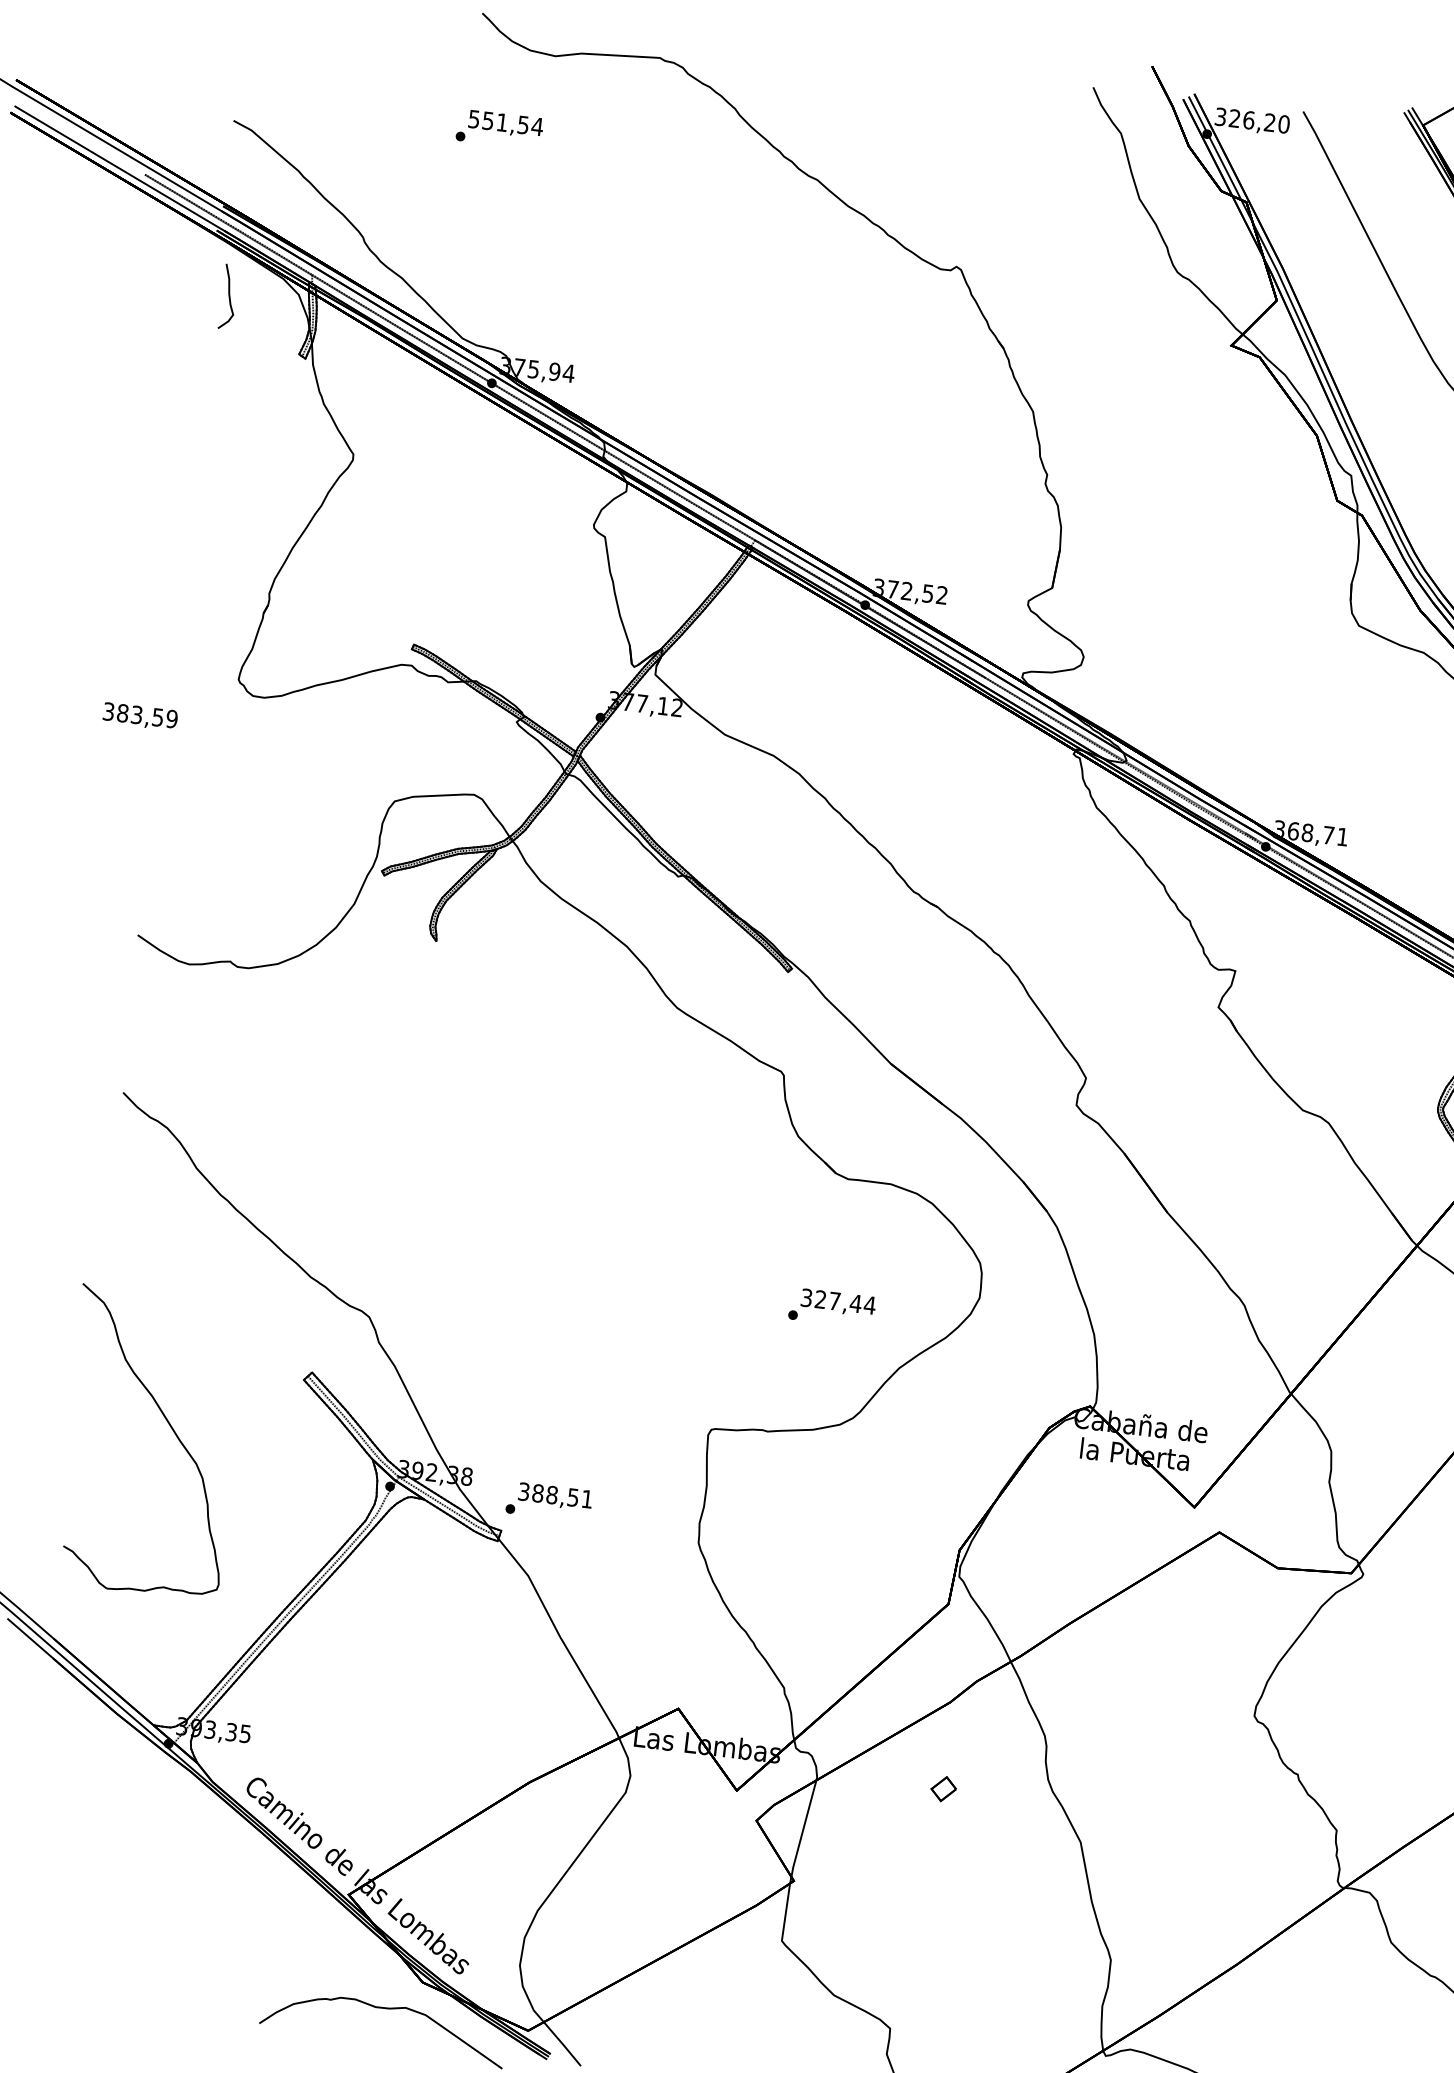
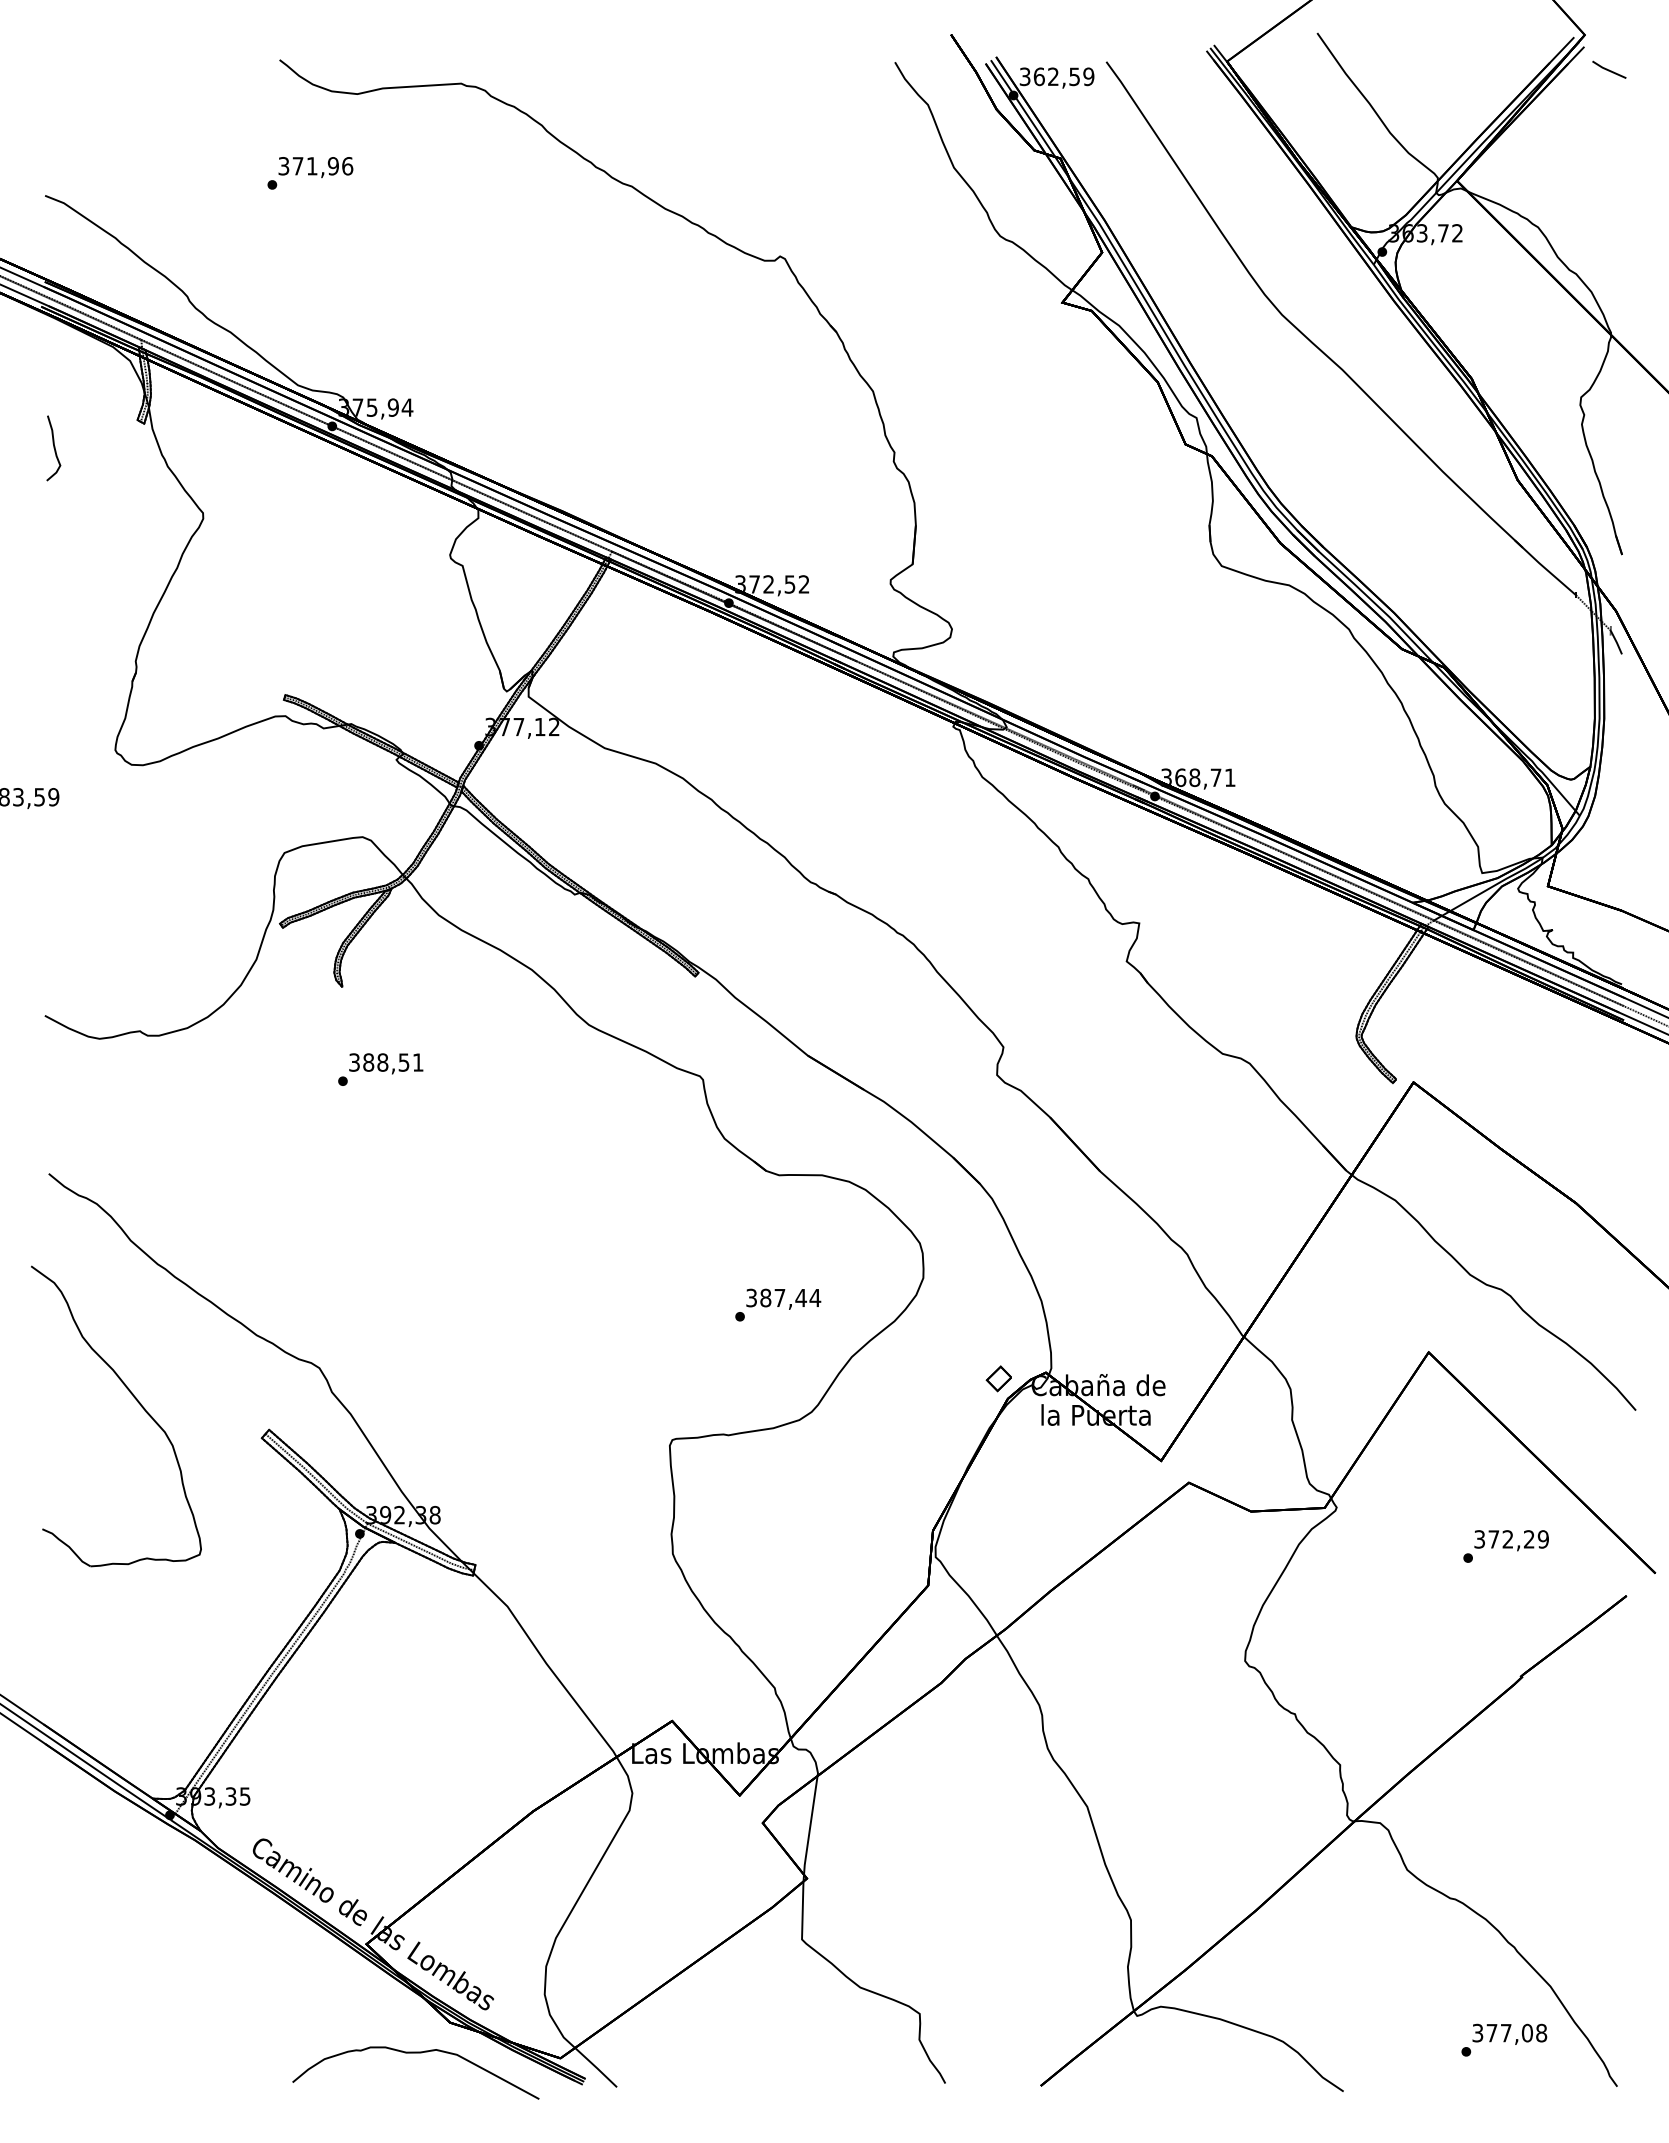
text: (1258, 121) -> (1063, 76), 326,20 -> 362,59
text: (506, 123) -> (316, 166), 551,54 -> 371,96
part: (228, 297) -> (53, 448), moved
text: (820, 1299) -> (765, 1297), 327,44 -> 387,44
part: (172, 1431) -> (137, 1402), moved
text: (549, 1501) -> (380, 1069), moved
part: (943, 1788) -> (998, 1378), moved

